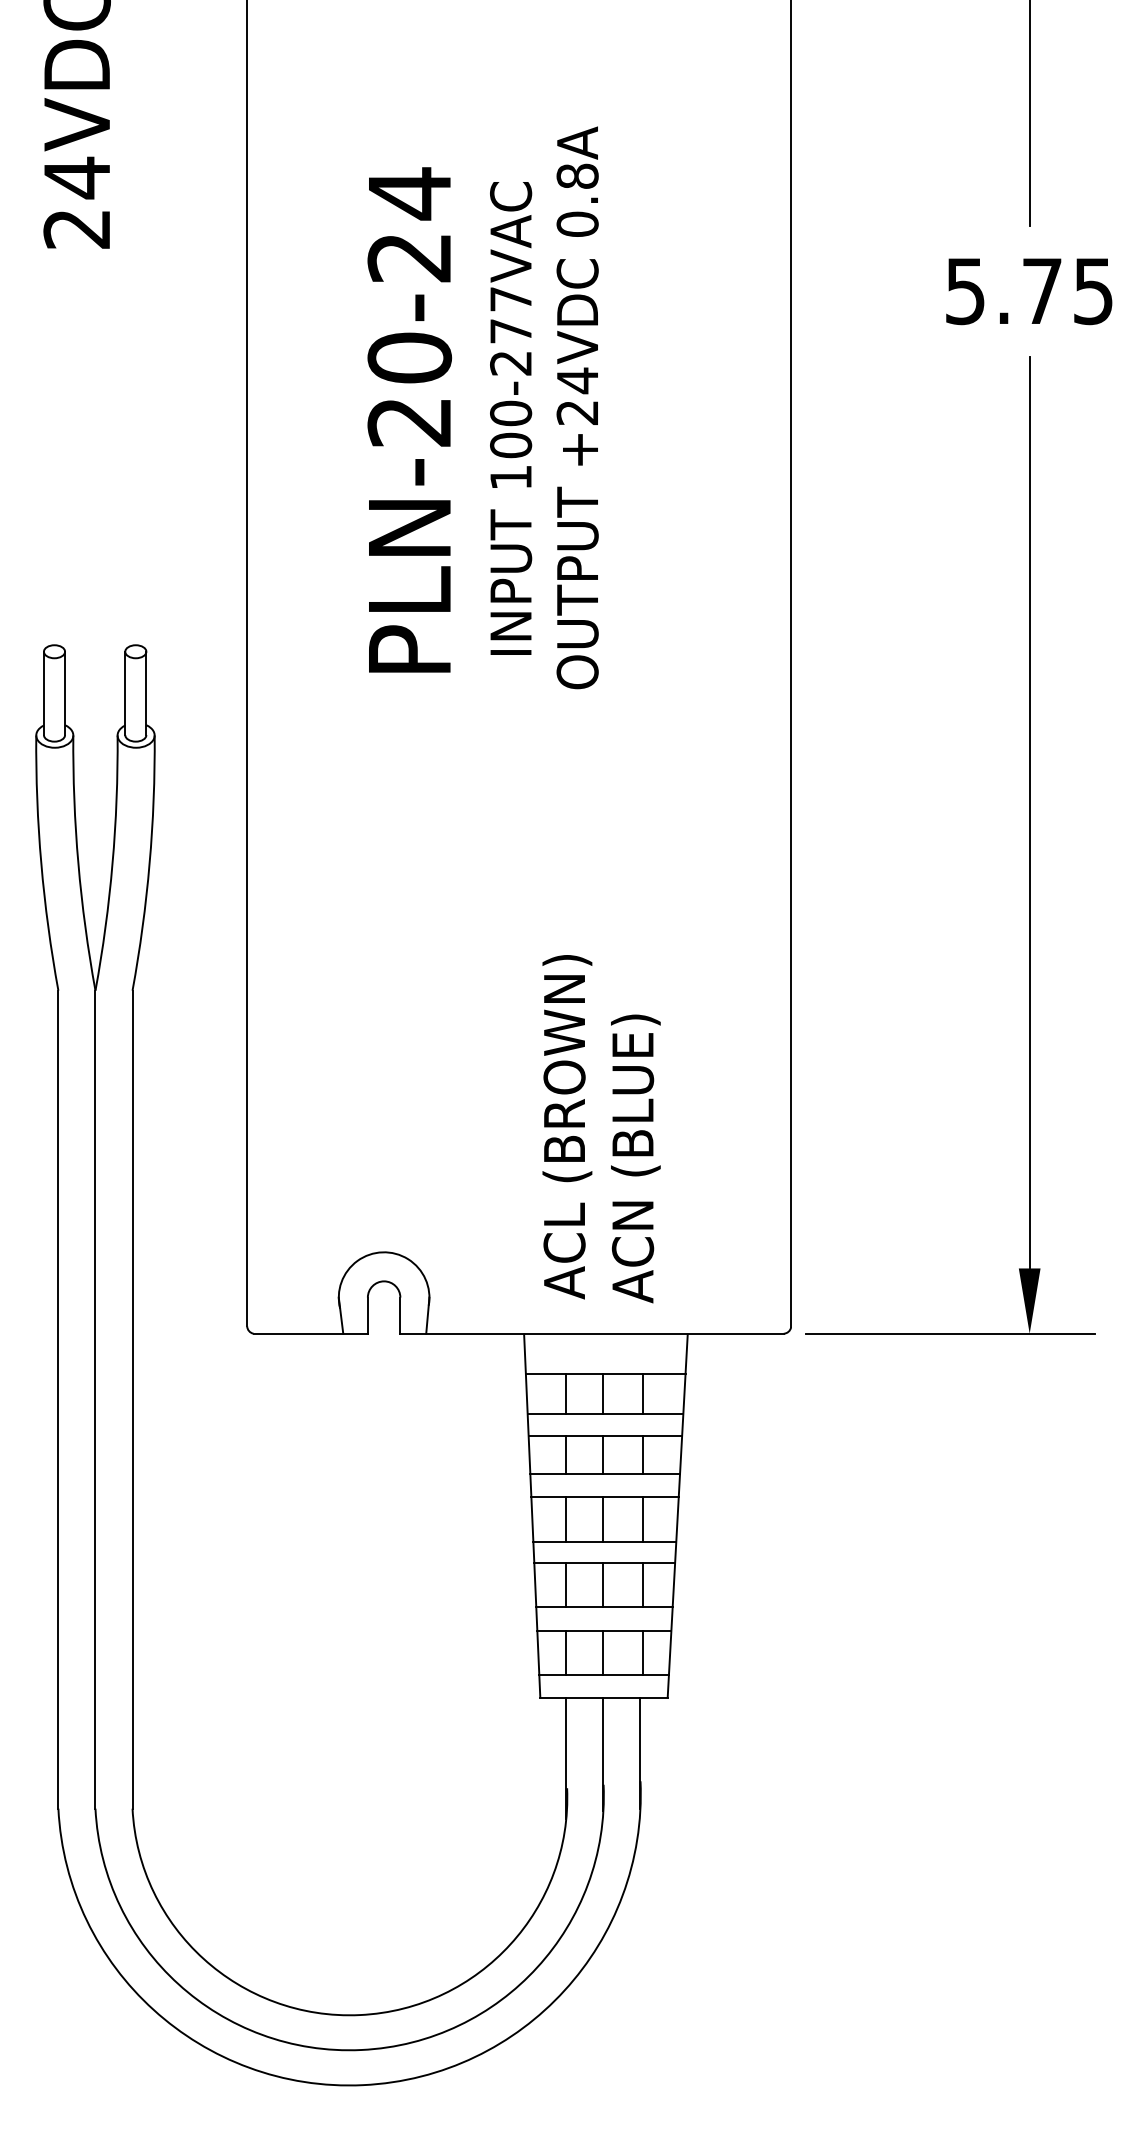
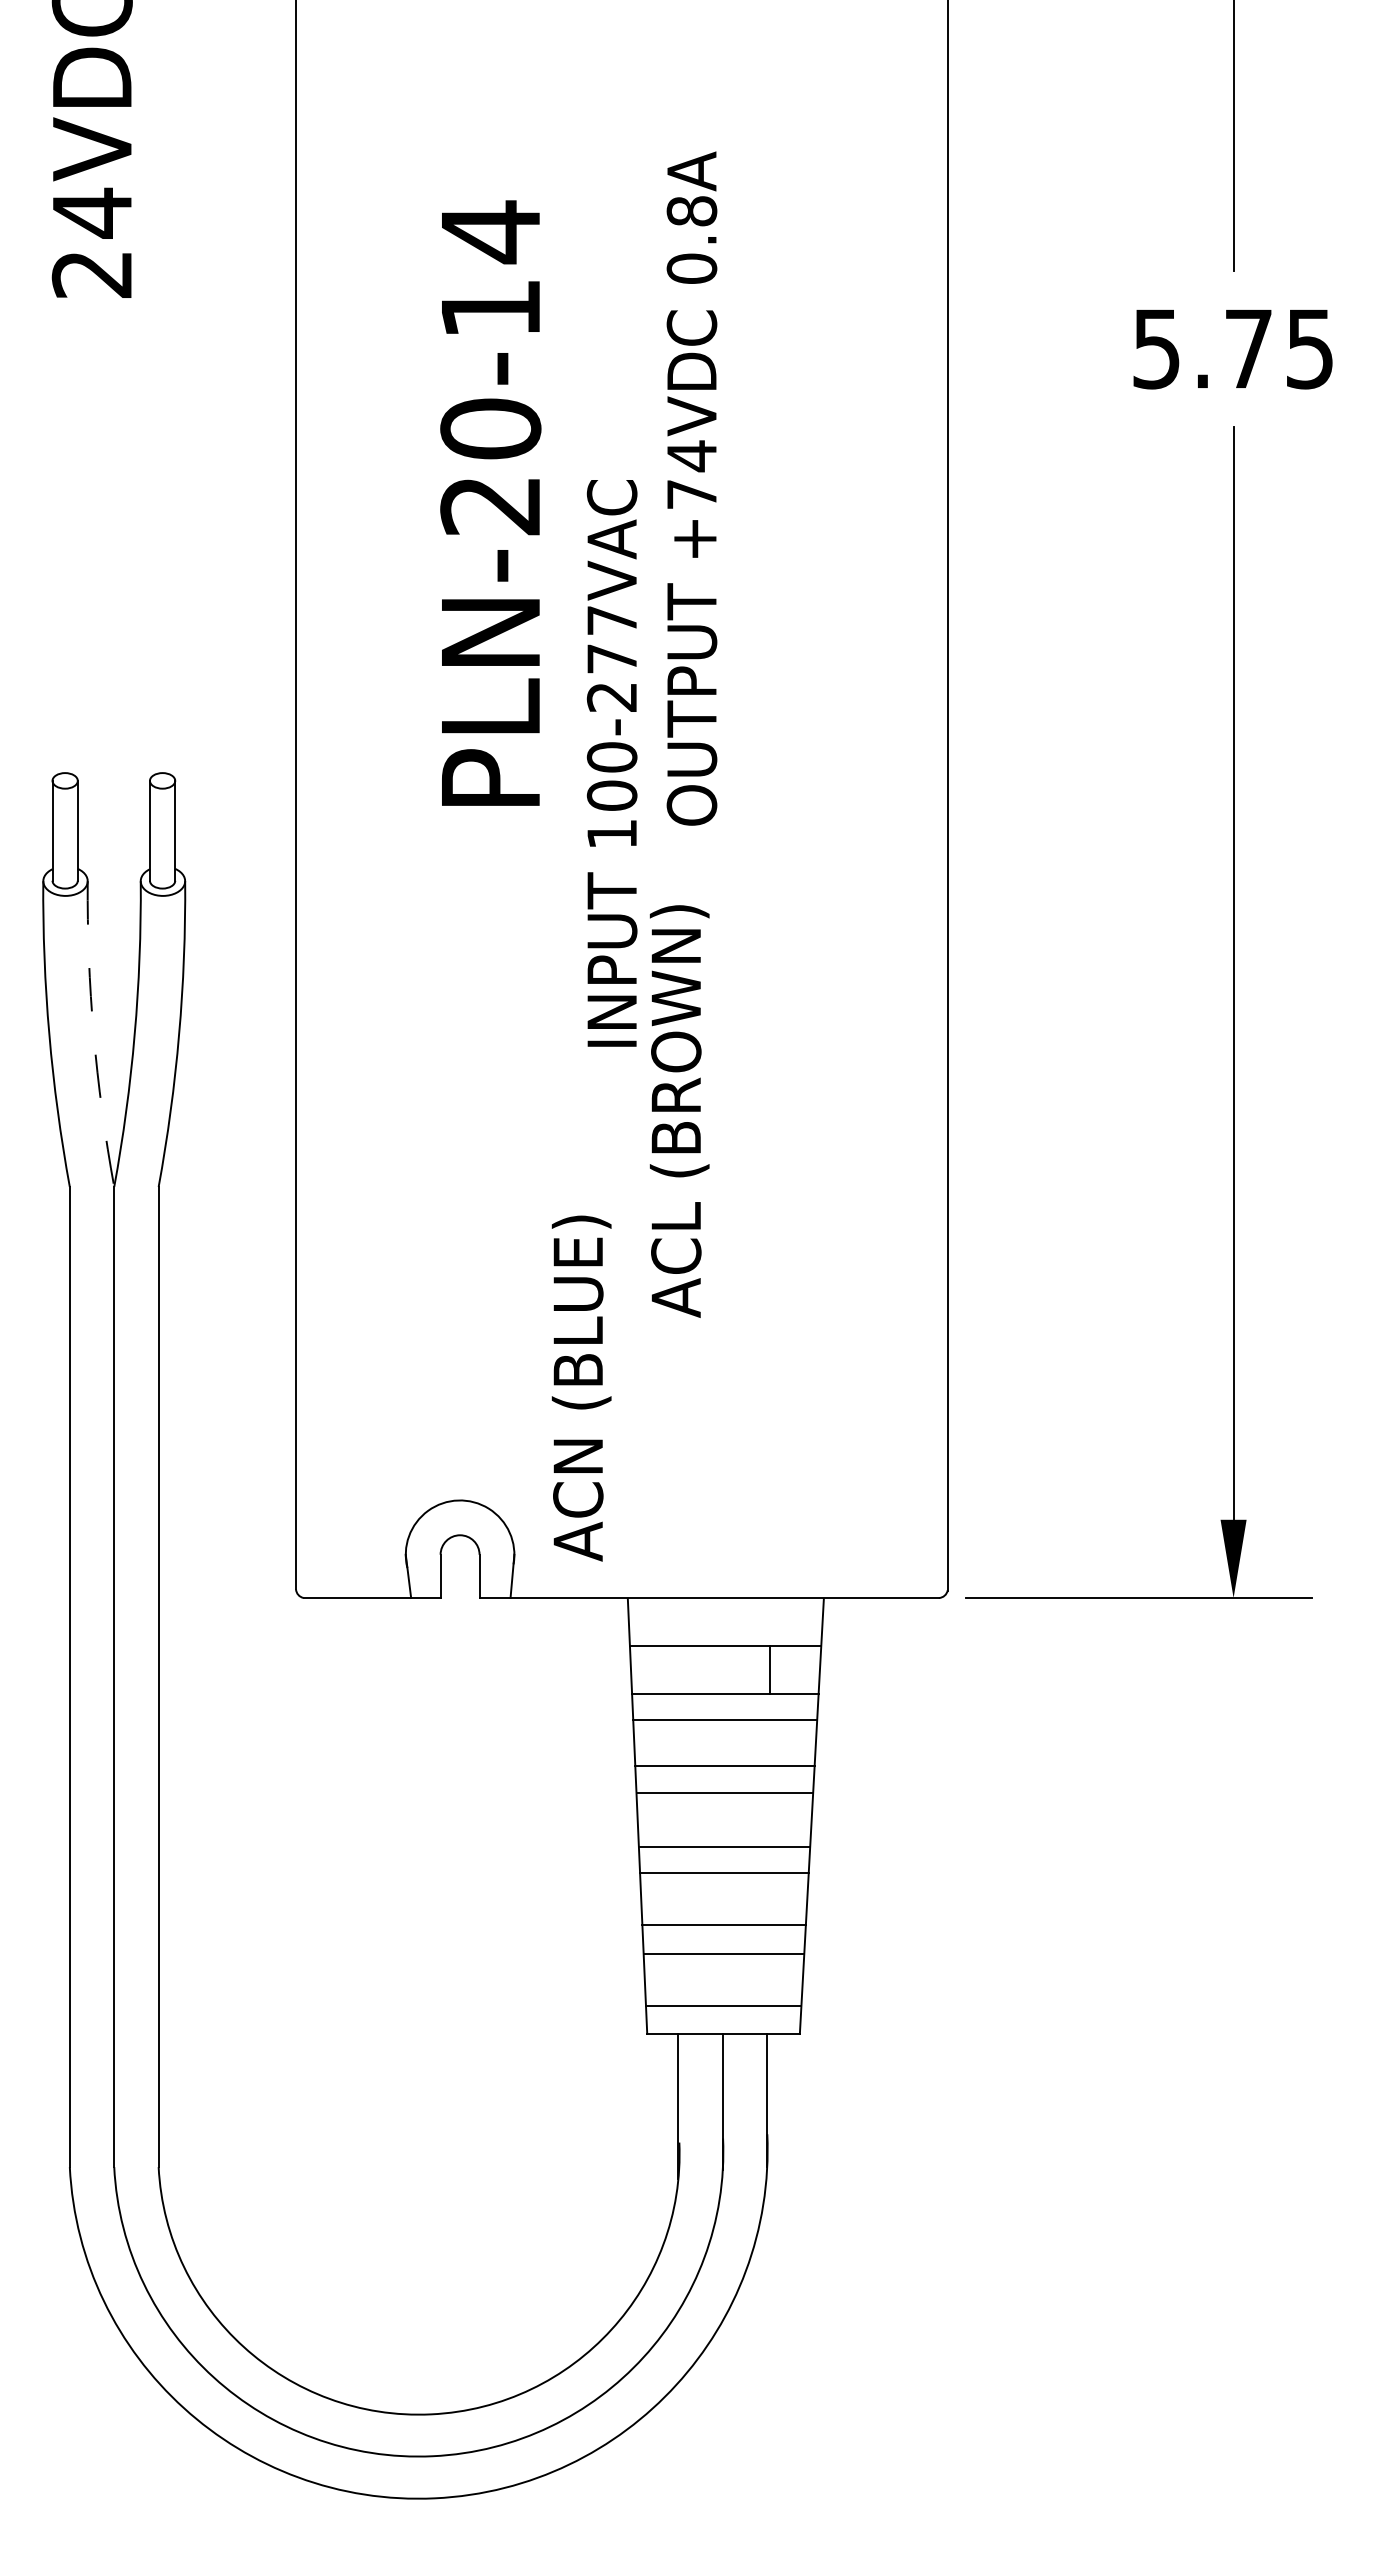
text: (408, 258) -> (489, 309), PLN-20-24 -> PLN-20-14
text: (577, 412) -> (691, 494), +24VDC -> +74VDC
text: (510, 418) -> (611, 763), moved
arc: (78, 863) -> (93, 1034), solid -> dashed
text: (567, 1127) -> (679, 1111), moved
text: (635, 1158) -> (581, 1388), moved
line: (566, 1393) -> (678, 1669), removed
line: (603, 1393) -> (722, 1669), removed
line: (566, 1454) -> (678, 1742), removed
line: (603, 1454) -> (722, 1742), removed
line: (643, 1454) -> (770, 1742), removed
line: (566, 1519) -> (678, 1820), removed
line: (603, 1519) -> (722, 1820), removed
line: (643, 1519) -> (770, 1820), removed
line: (566, 1585) -> (678, 1899), removed
line: (603, 1585) -> (722, 1899), removed
line: (643, 1585) -> (770, 1899), removed
line: (566, 1652) -> (678, 1980), removed
line: (603, 1652) -> (722, 1980), removed
line: (643, 1652) -> (770, 1980), removed

